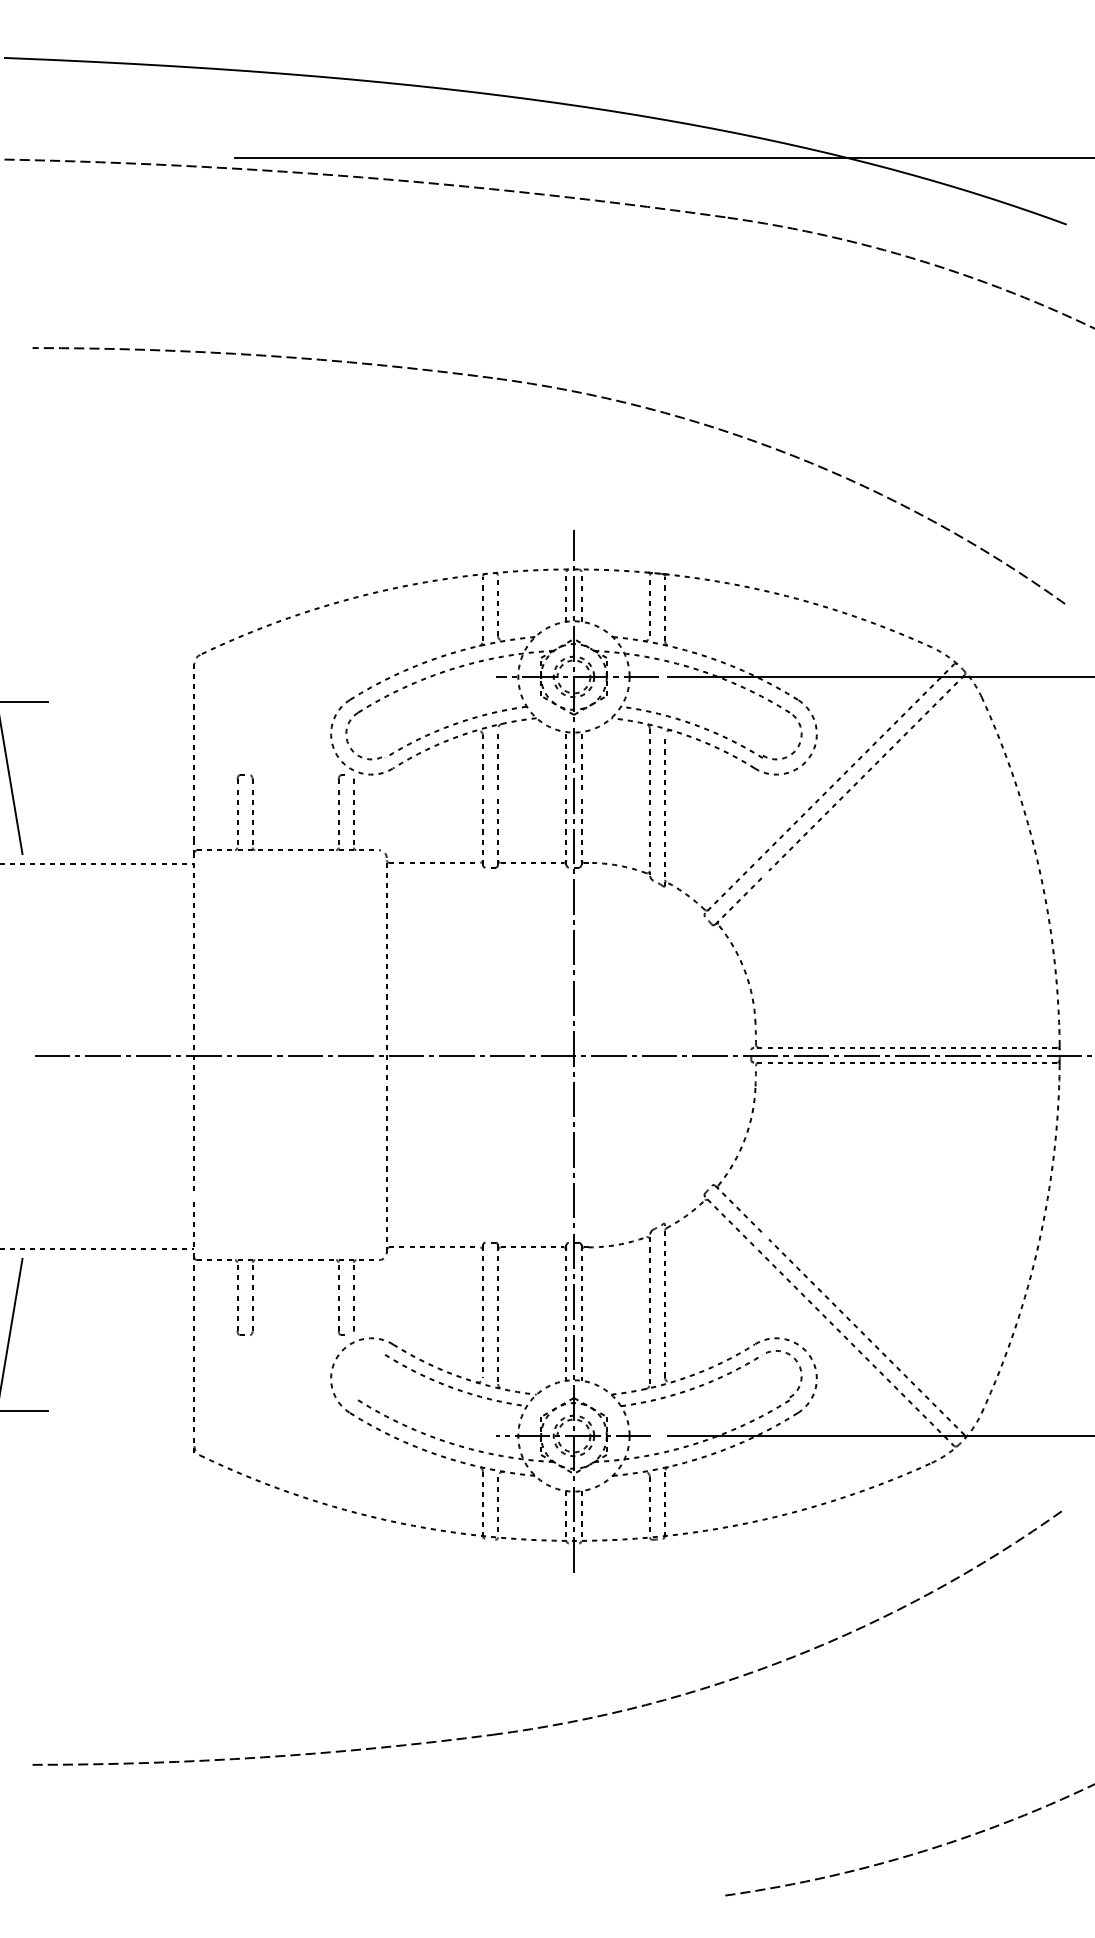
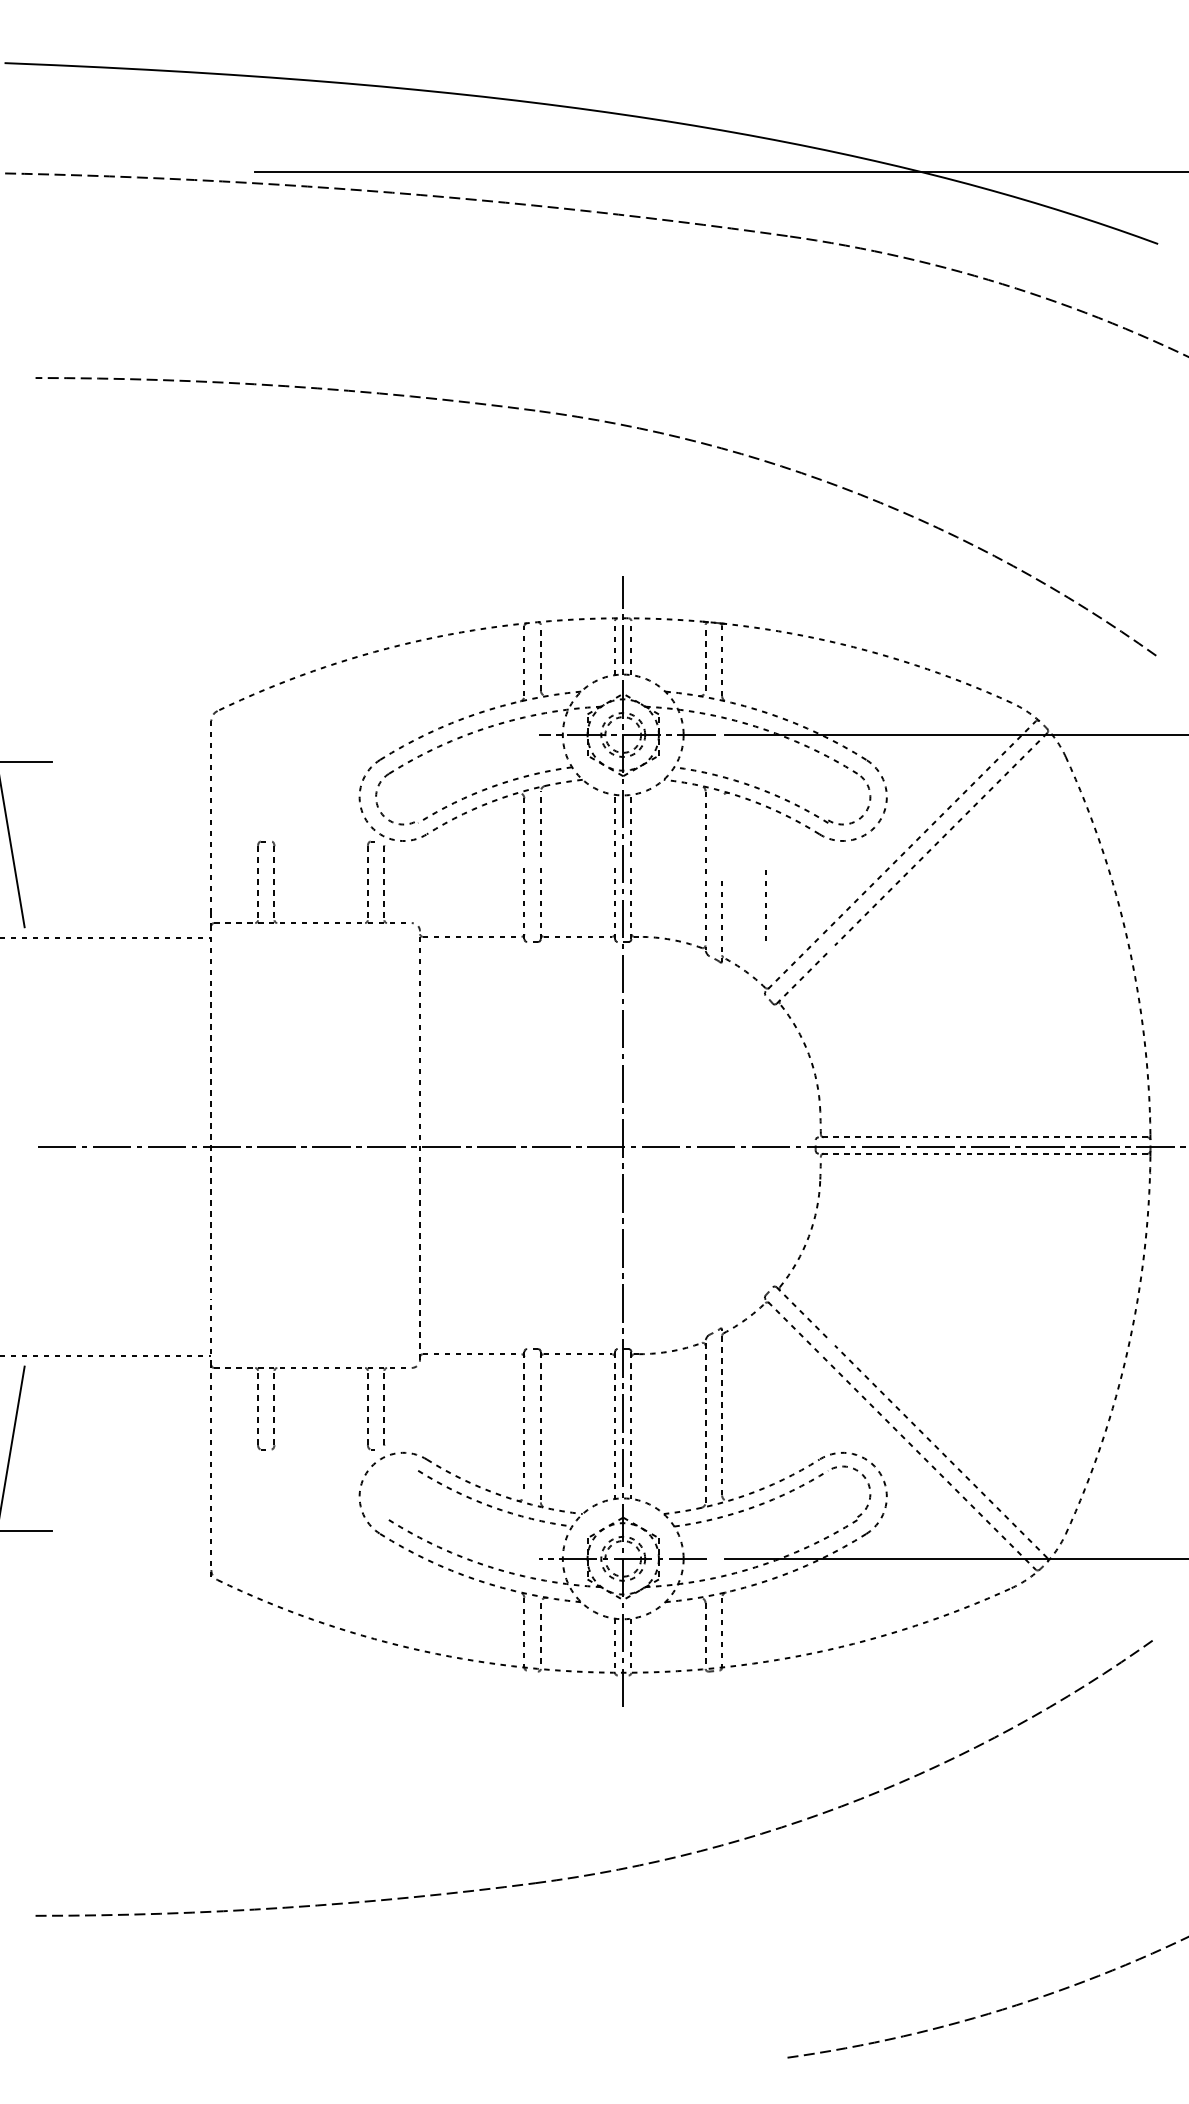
line: (664, 772) -> (765, 905), moved

